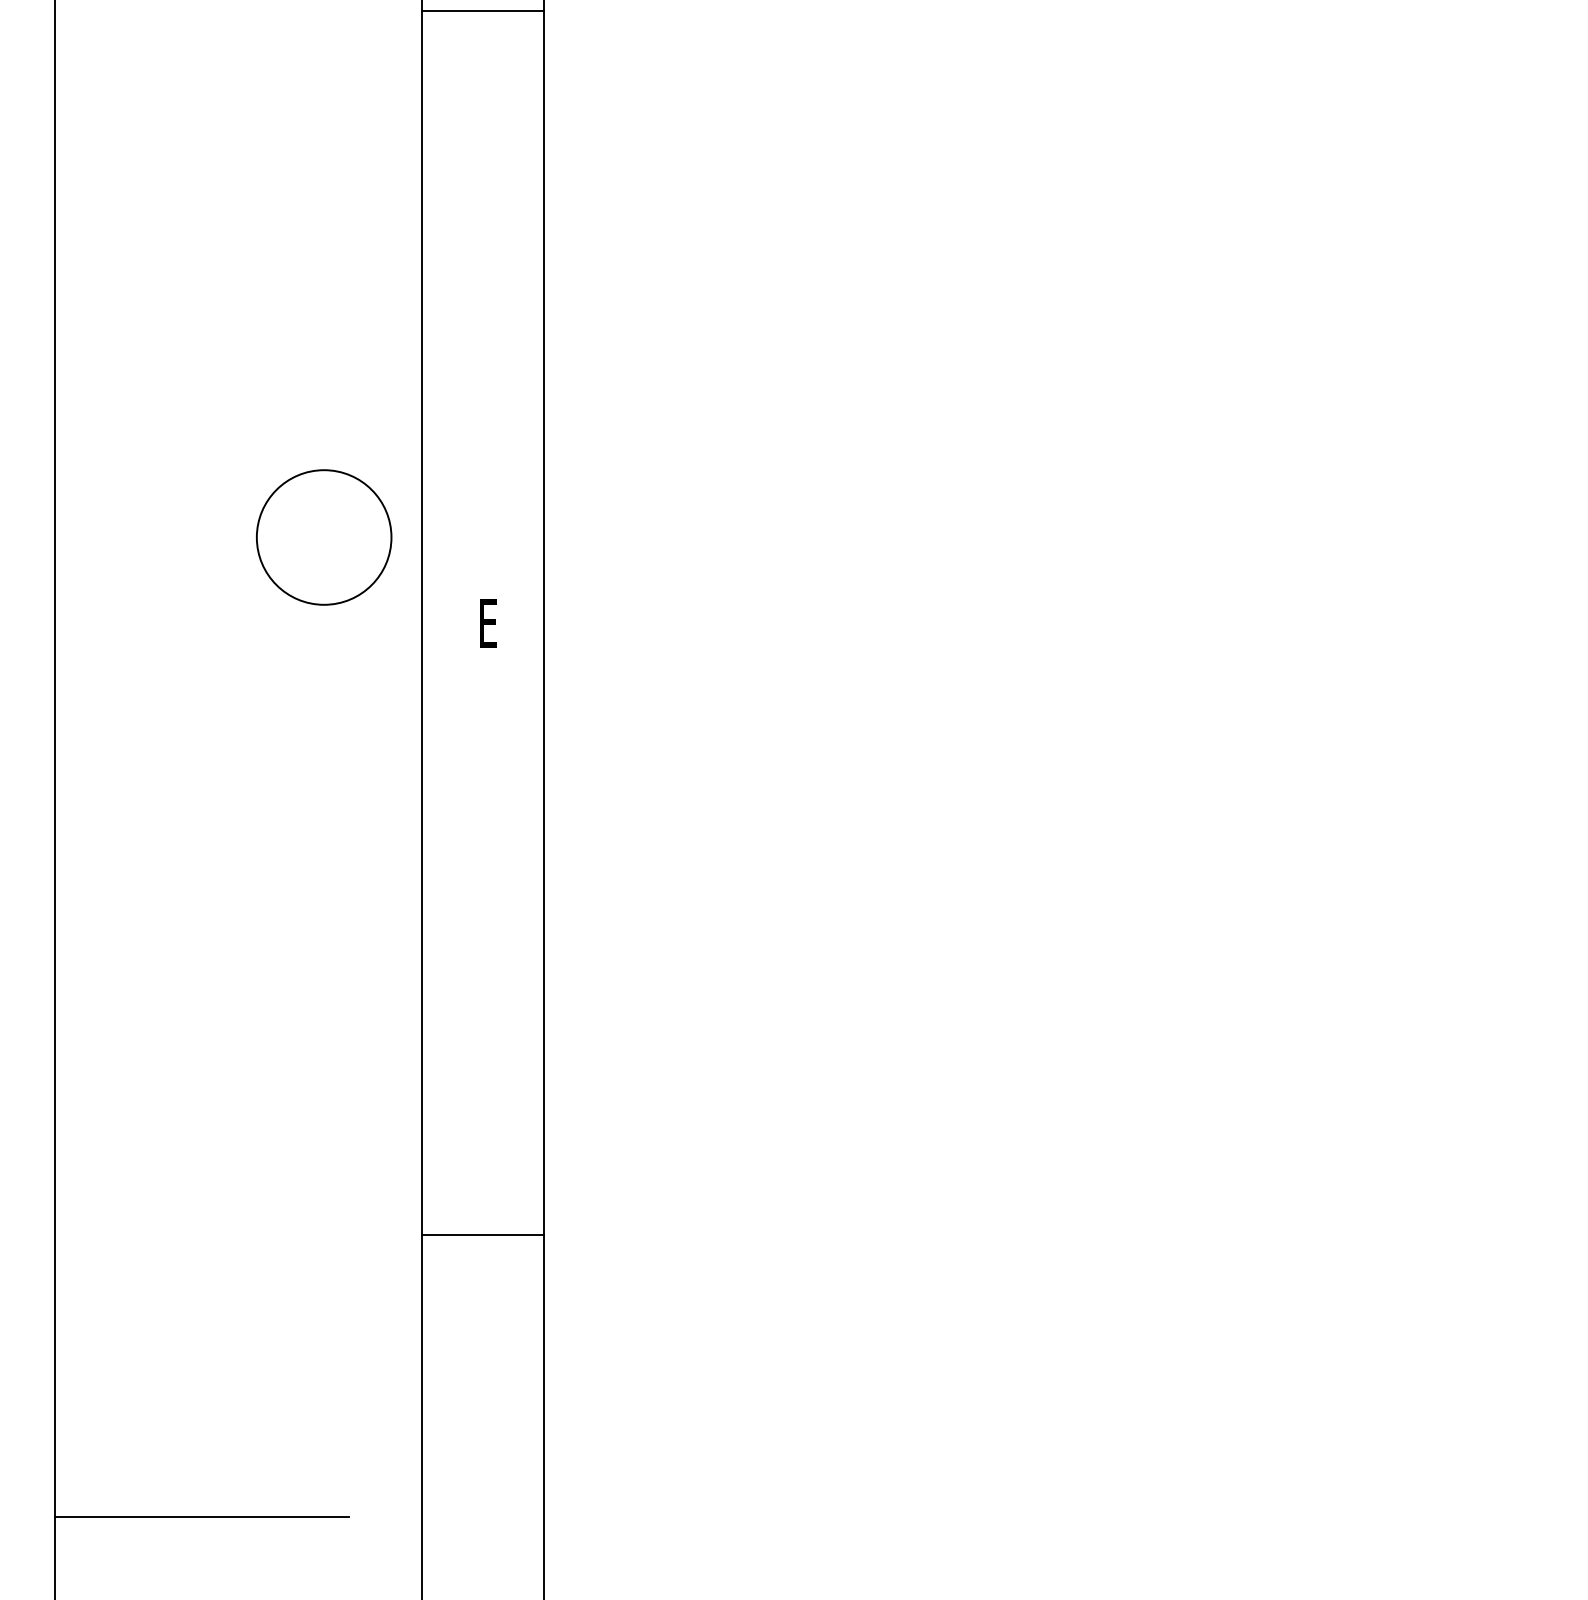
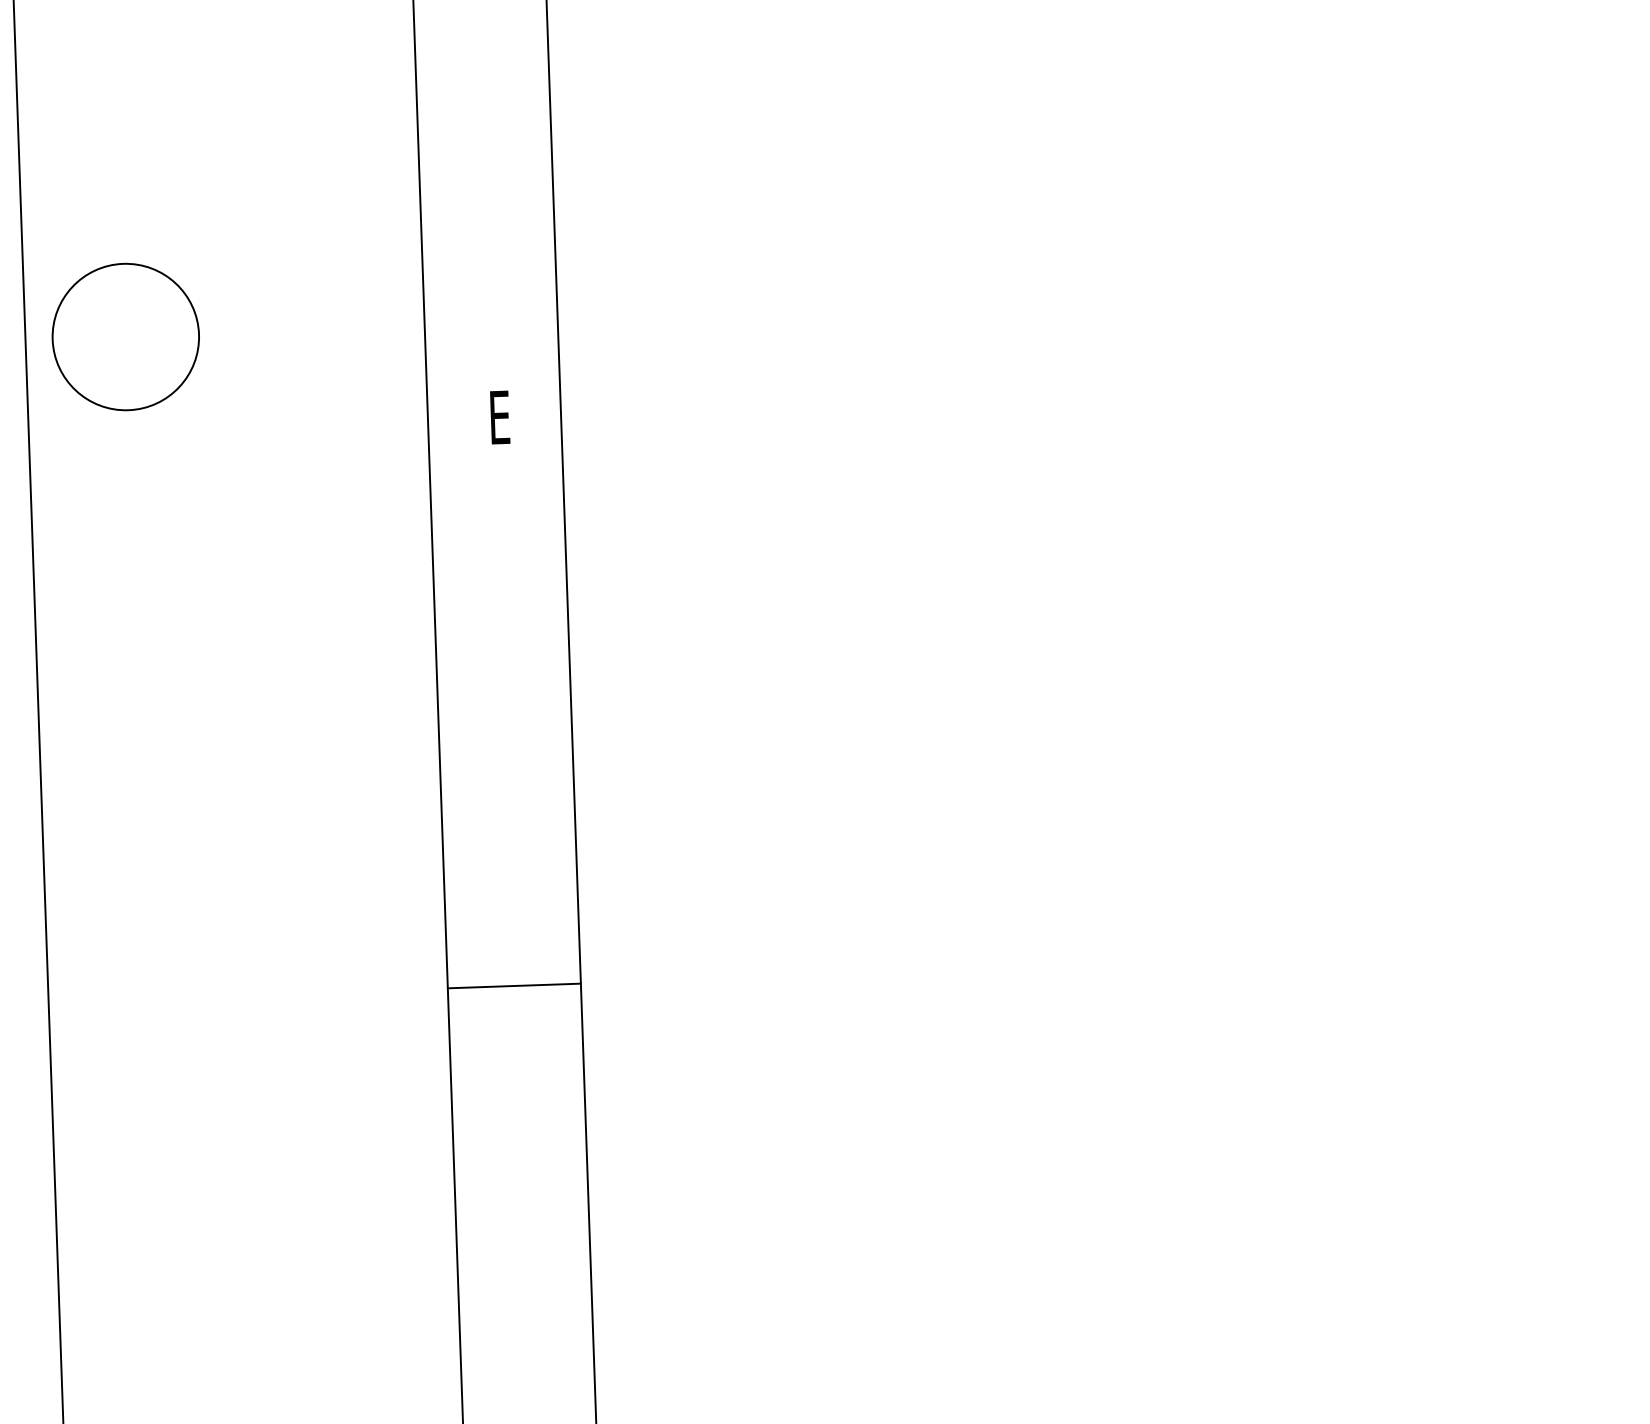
circle: (324, 537) -> (126, 337), moved
line: (483, 1235) -> (514, 986), moved
line: (201, 1516) -> (222, 1399), removed

